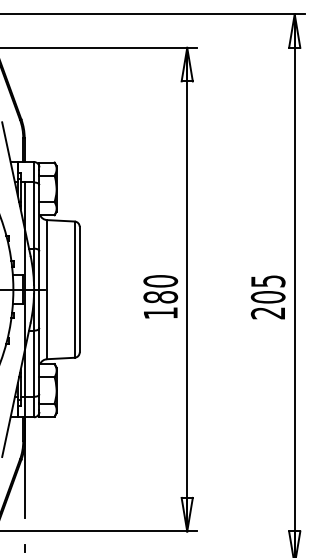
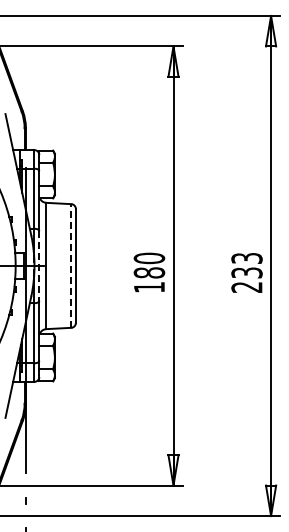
line: (39, 289) -> (39, 265), solid -> dashed
line: (74, 289) -> (71, 265), solid -> dashed
text: (267, 289) -> (246, 265), 205 -> 233

